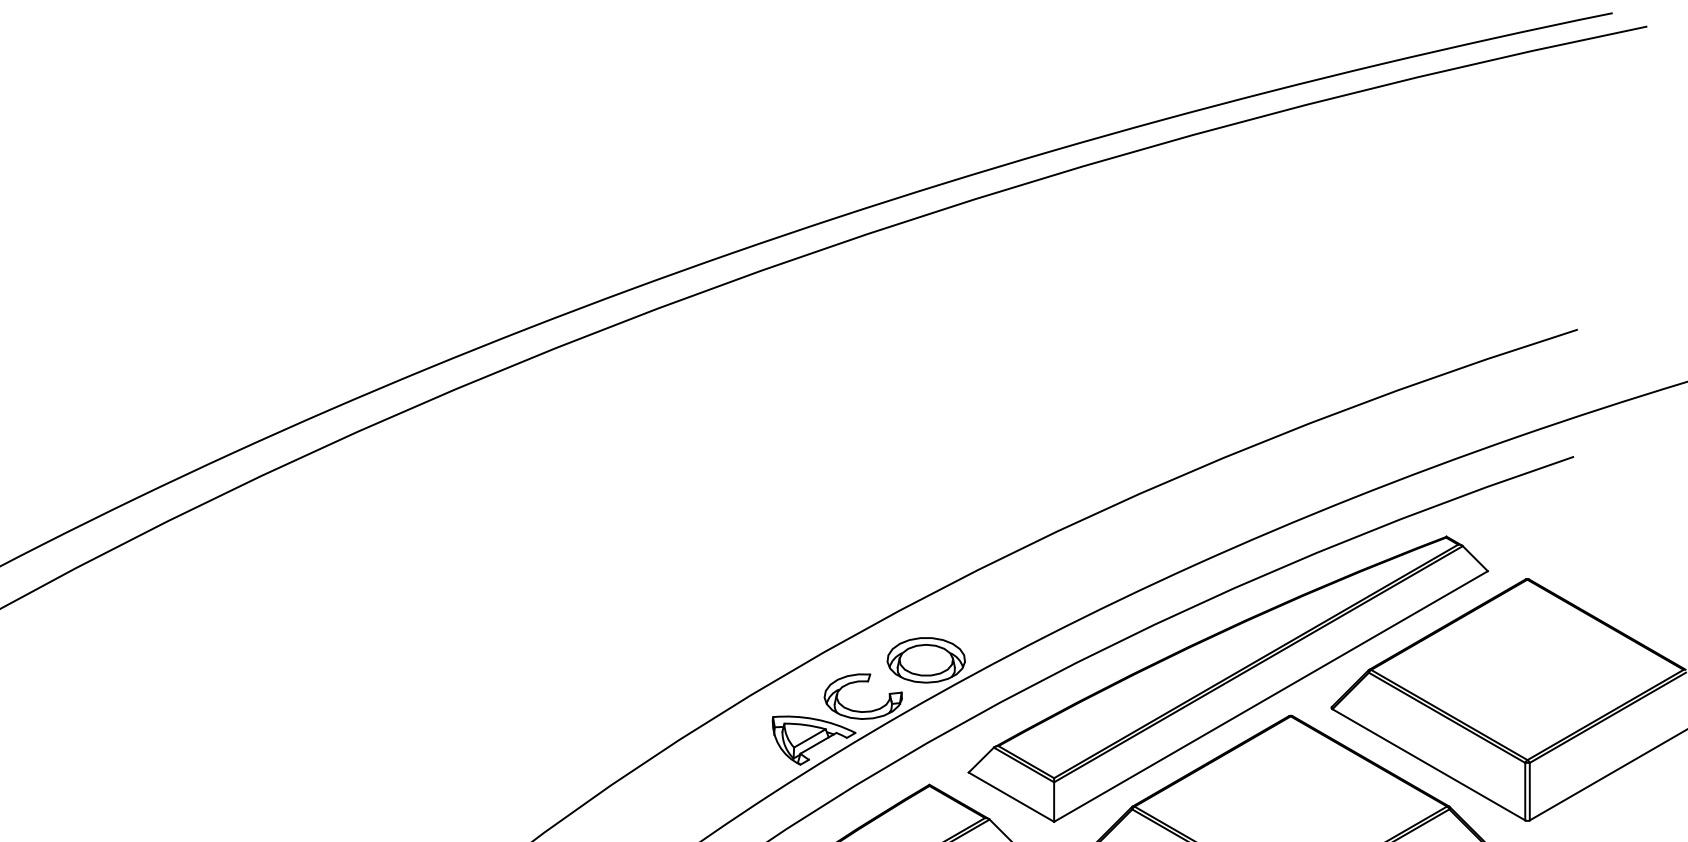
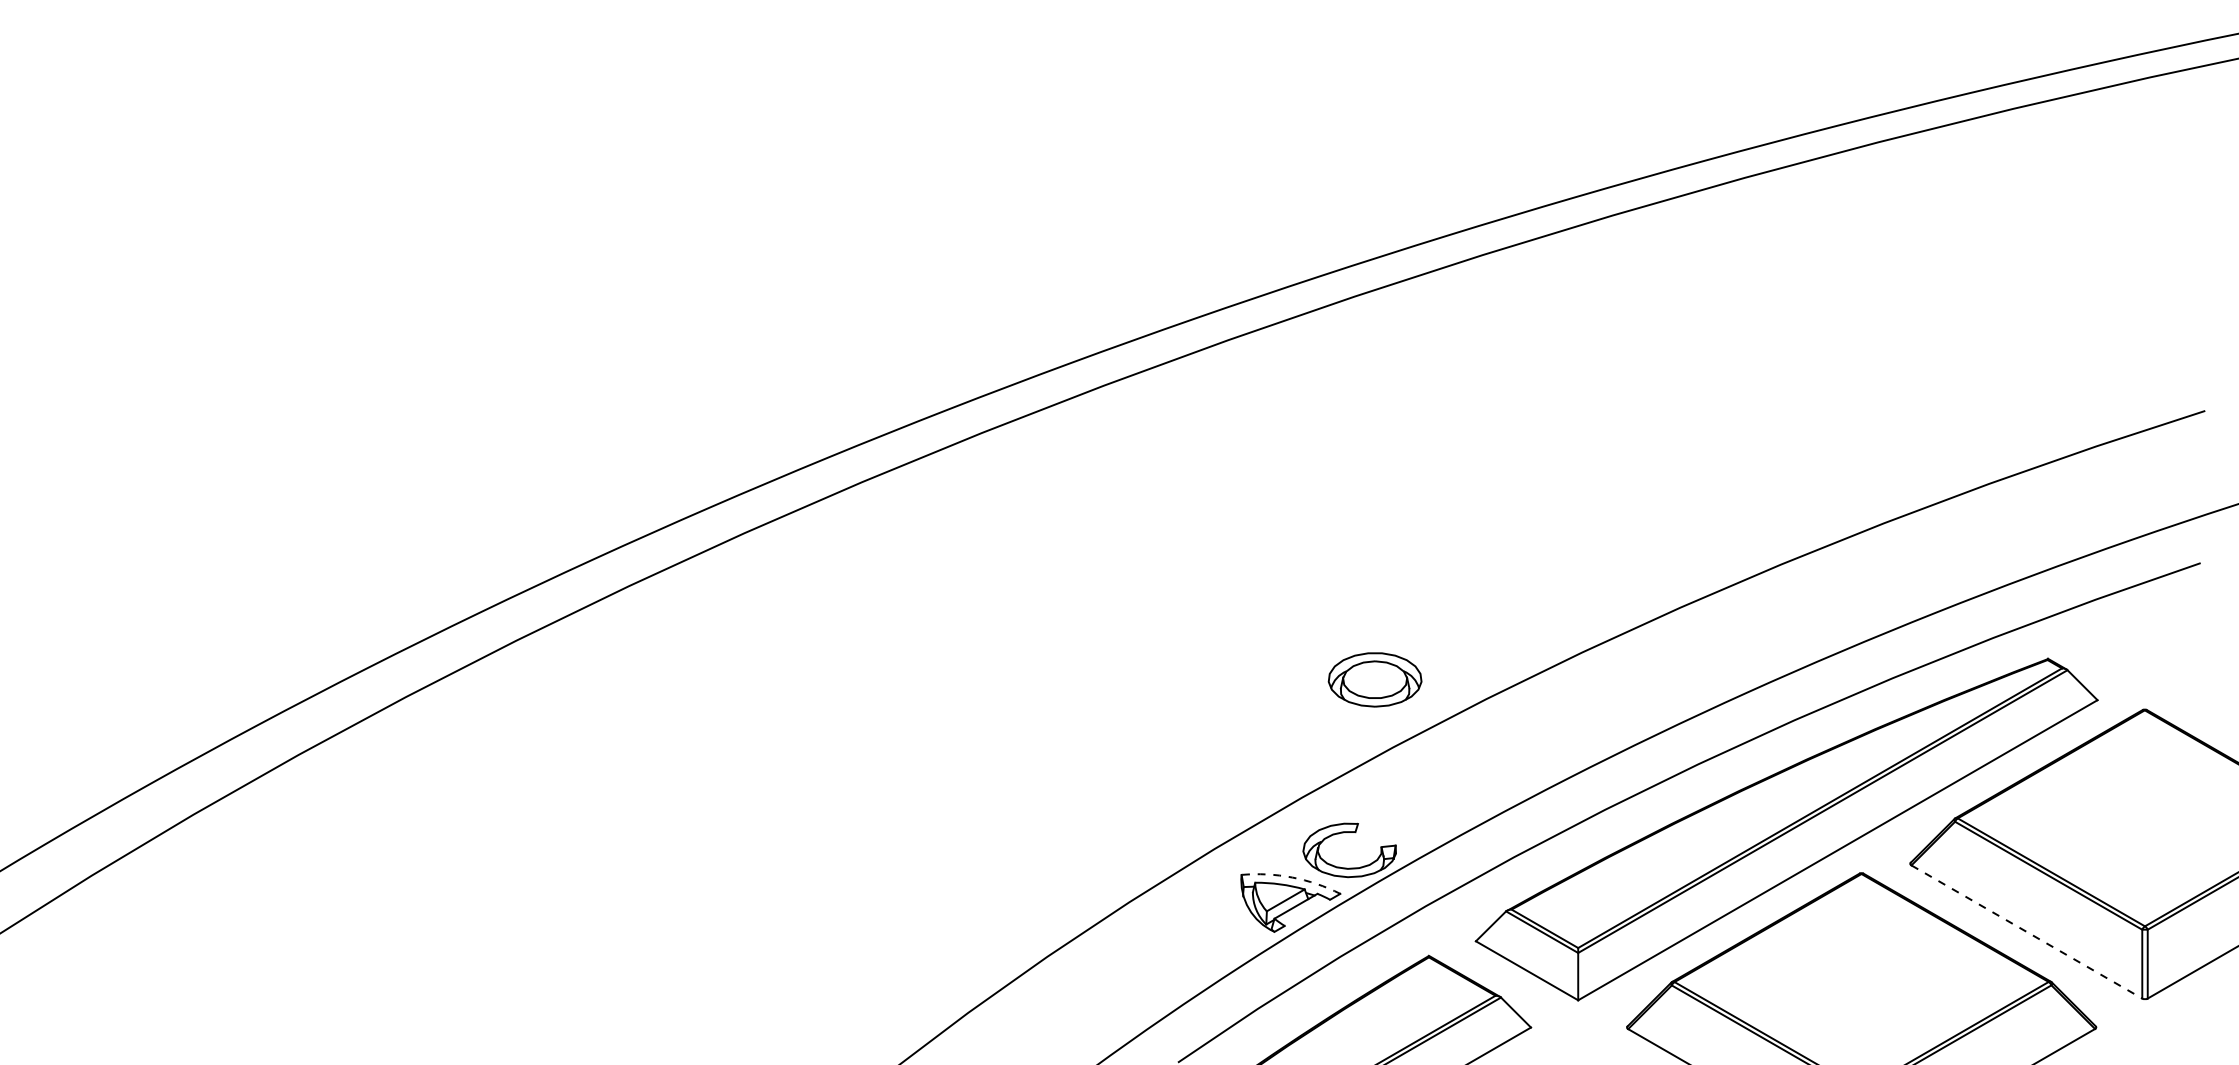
part: (925, 659) -> (1374, 679), moved
arc: (815, 719) -> (1292, 877), solid -> dashed
line: (1429, 765) -> (2027, 932), solid -> dashed

